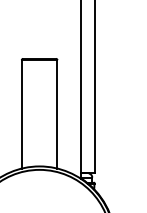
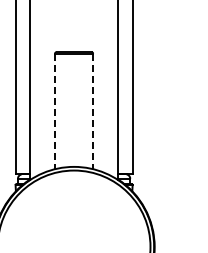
line: (22, 114) -> (55, 111), solid -> dashed
line: (57, 114) -> (93, 111), solid -> dashed

